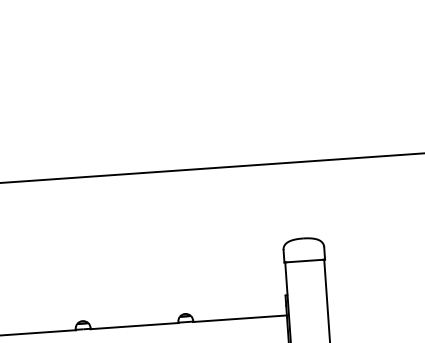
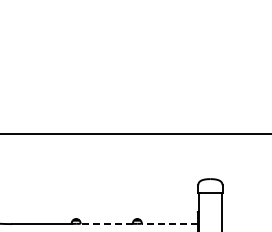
line: (239, 319) -> (169, 224), solid -> dashed
line: (134, 326) -> (106, 224), solid -> dashed

